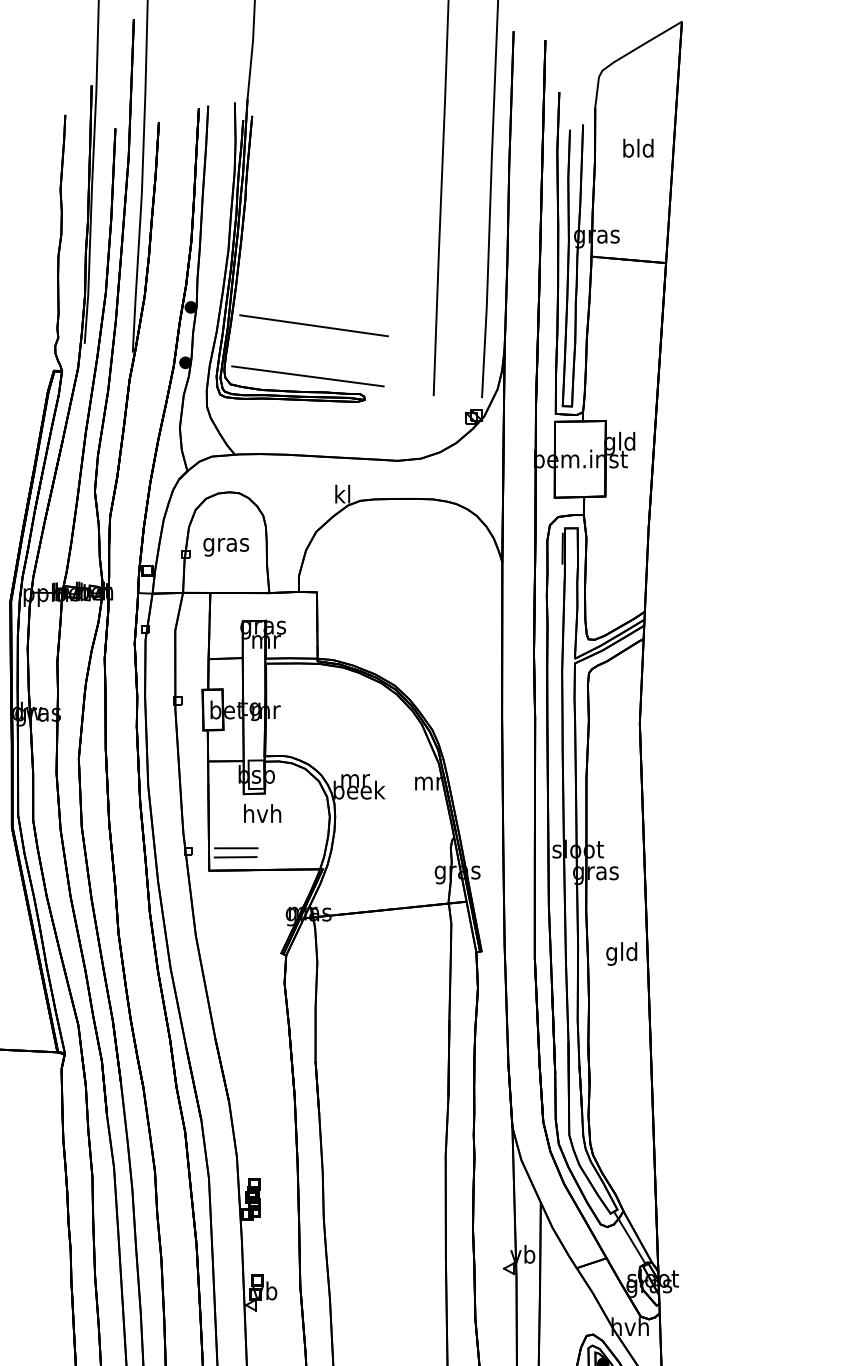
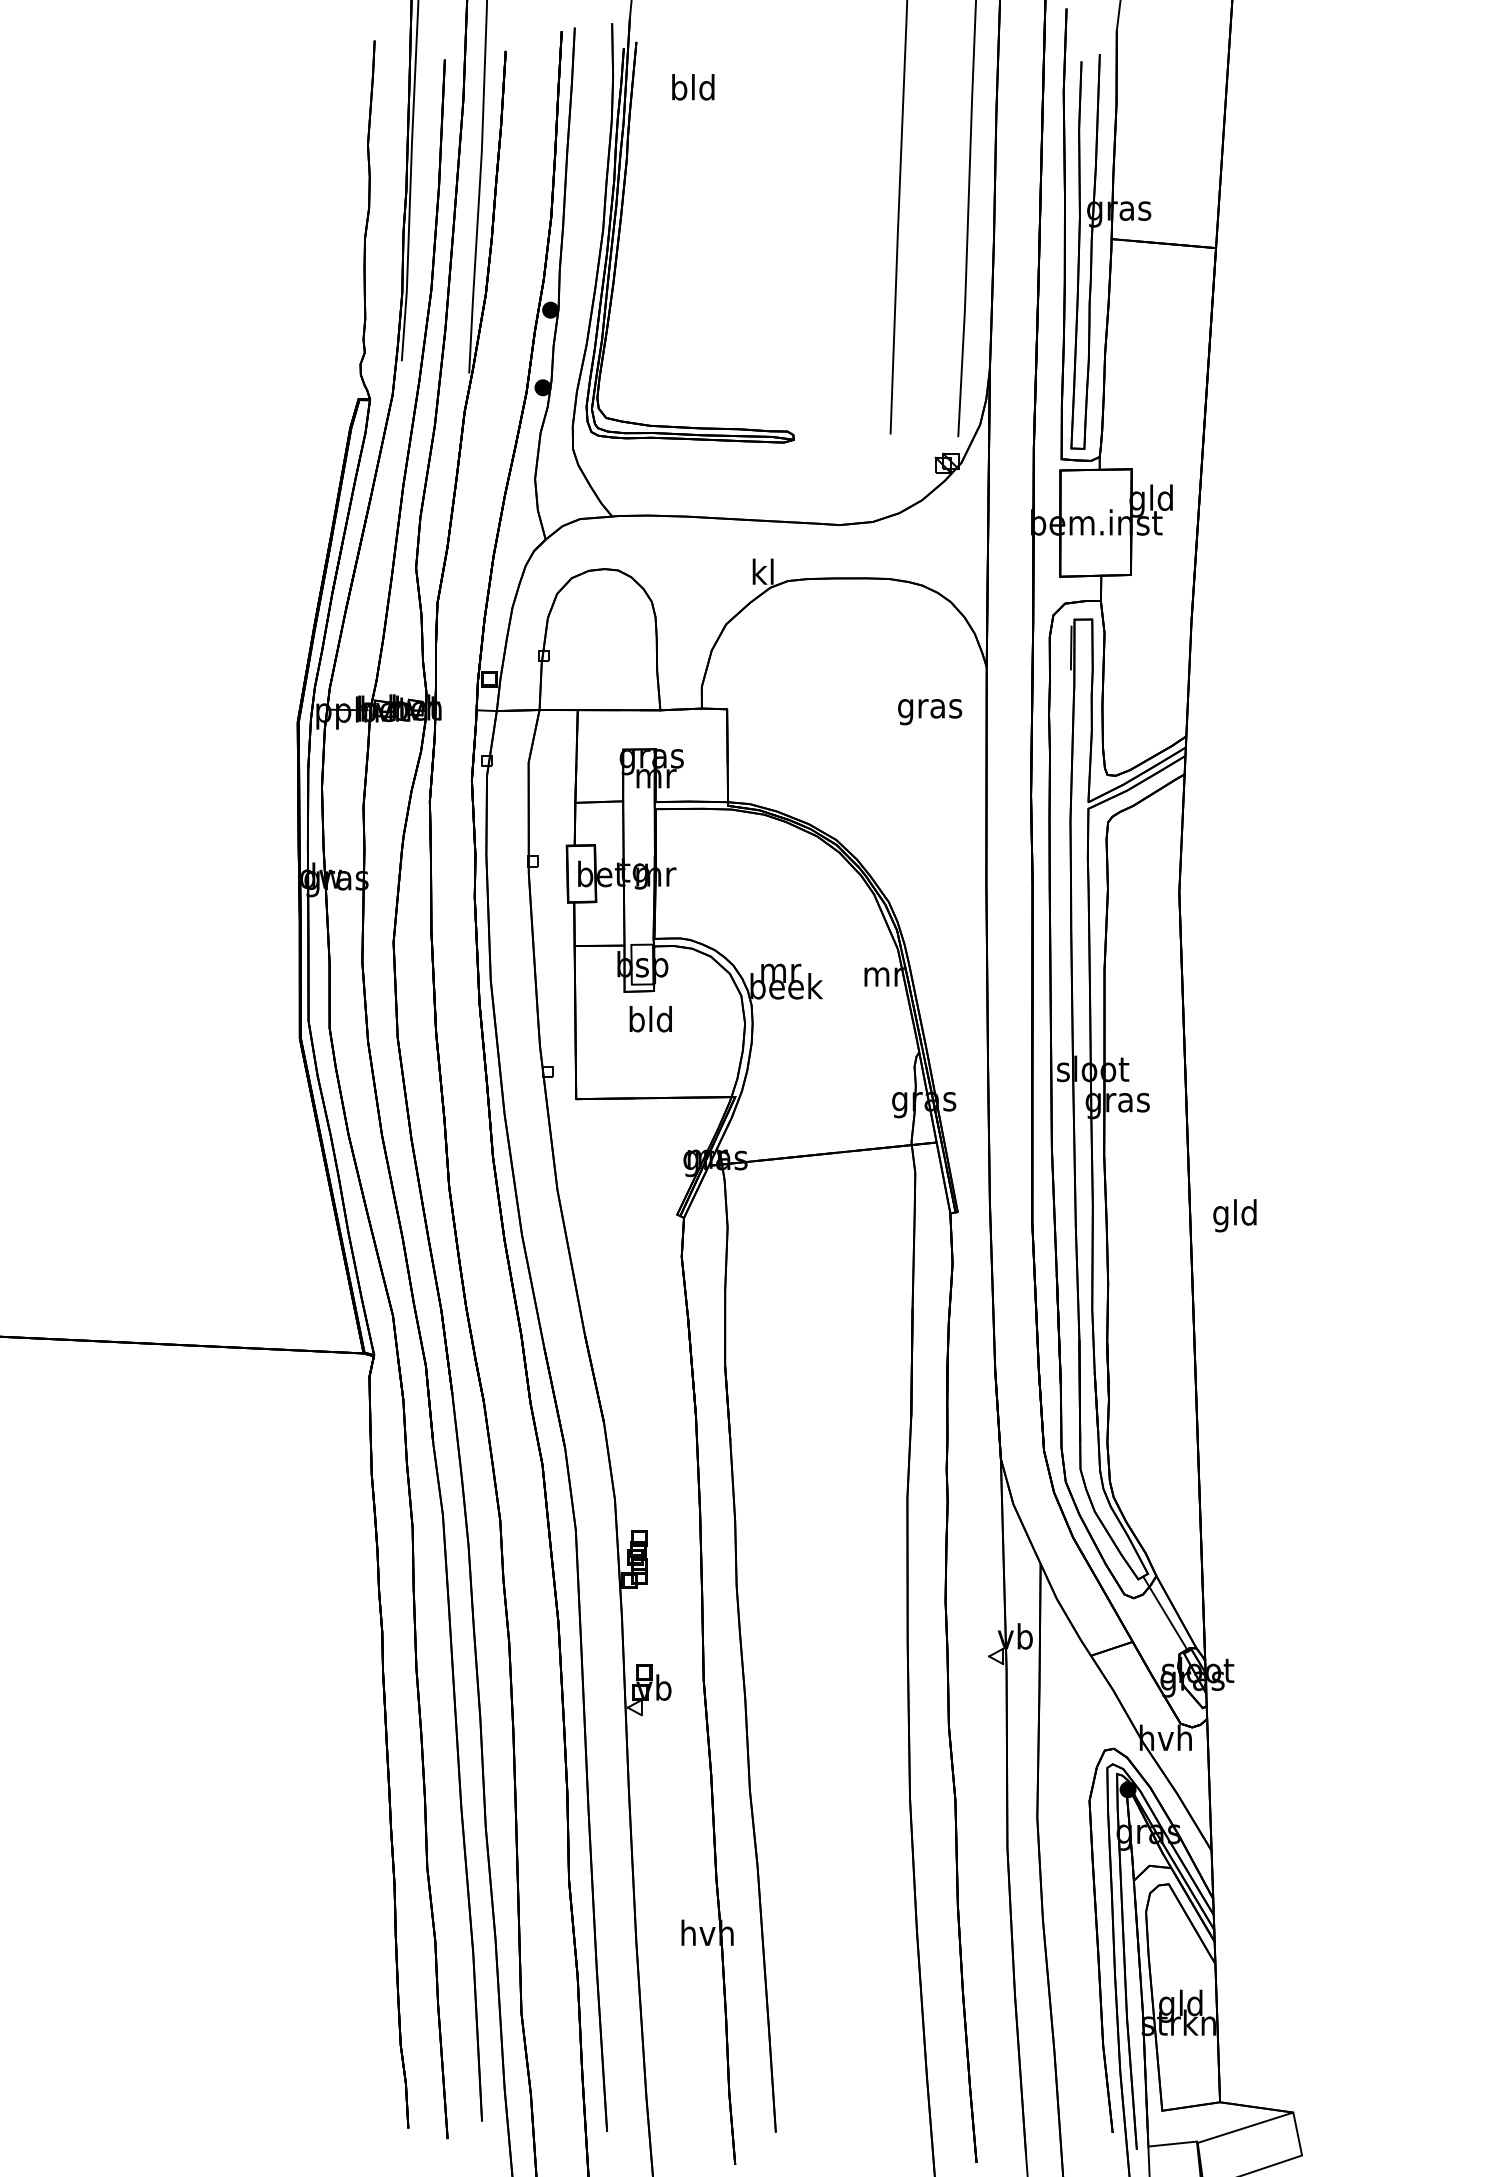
text: (638, 148) -> (693, 87), moved
line: (313, 325) -> (722, 335), removed
line: (307, 376) -> (714, 406), removed
text: (226, 547) -> (930, 712), moved
text: (262, 813) -> (650, 1019), hvh -> bld
line: (235, 848) -> (613, 1067), removed
line: (235, 857) -> (612, 1080), removed
text: (621, 953) -> (1234, 1215), moved

